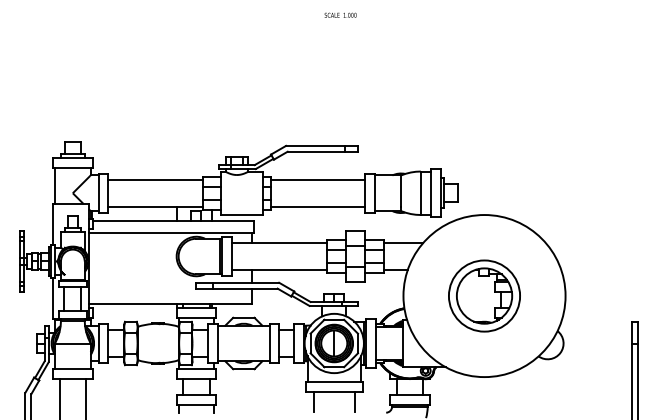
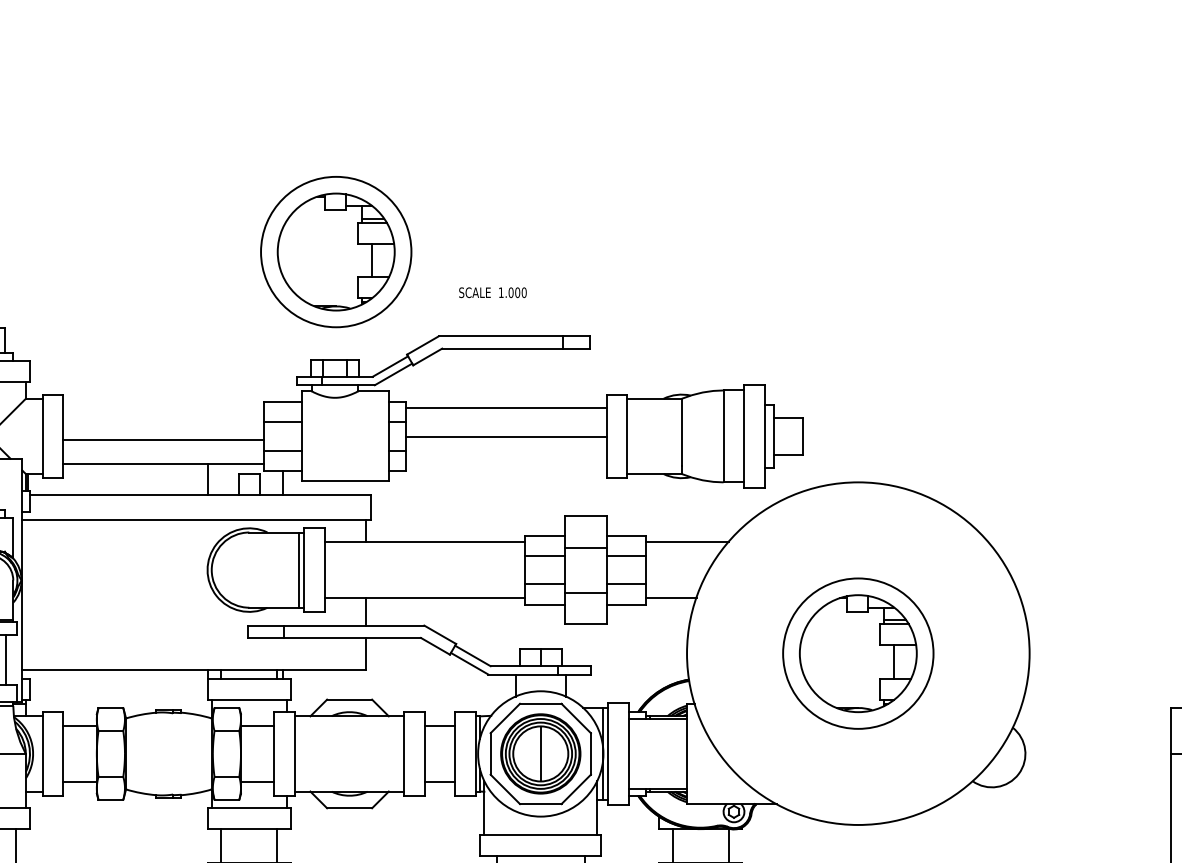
text: (340, 14) -> (492, 291), moved
part: (237, 105) -> (336, 250), added
line: (155, 179) -> (162, 439), moved
line: (317, 206) -> (505, 436), moved

